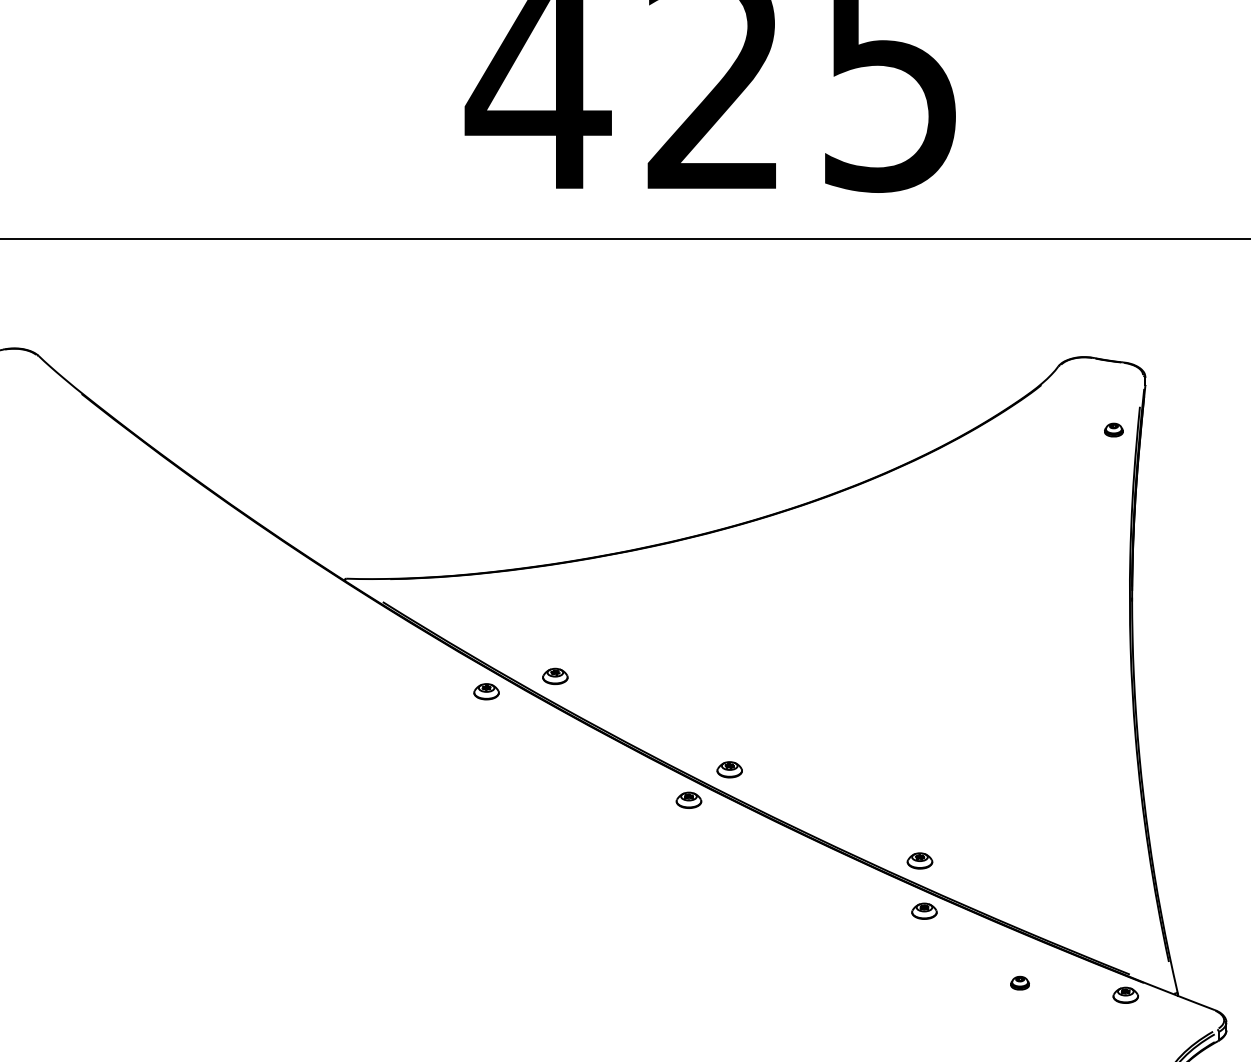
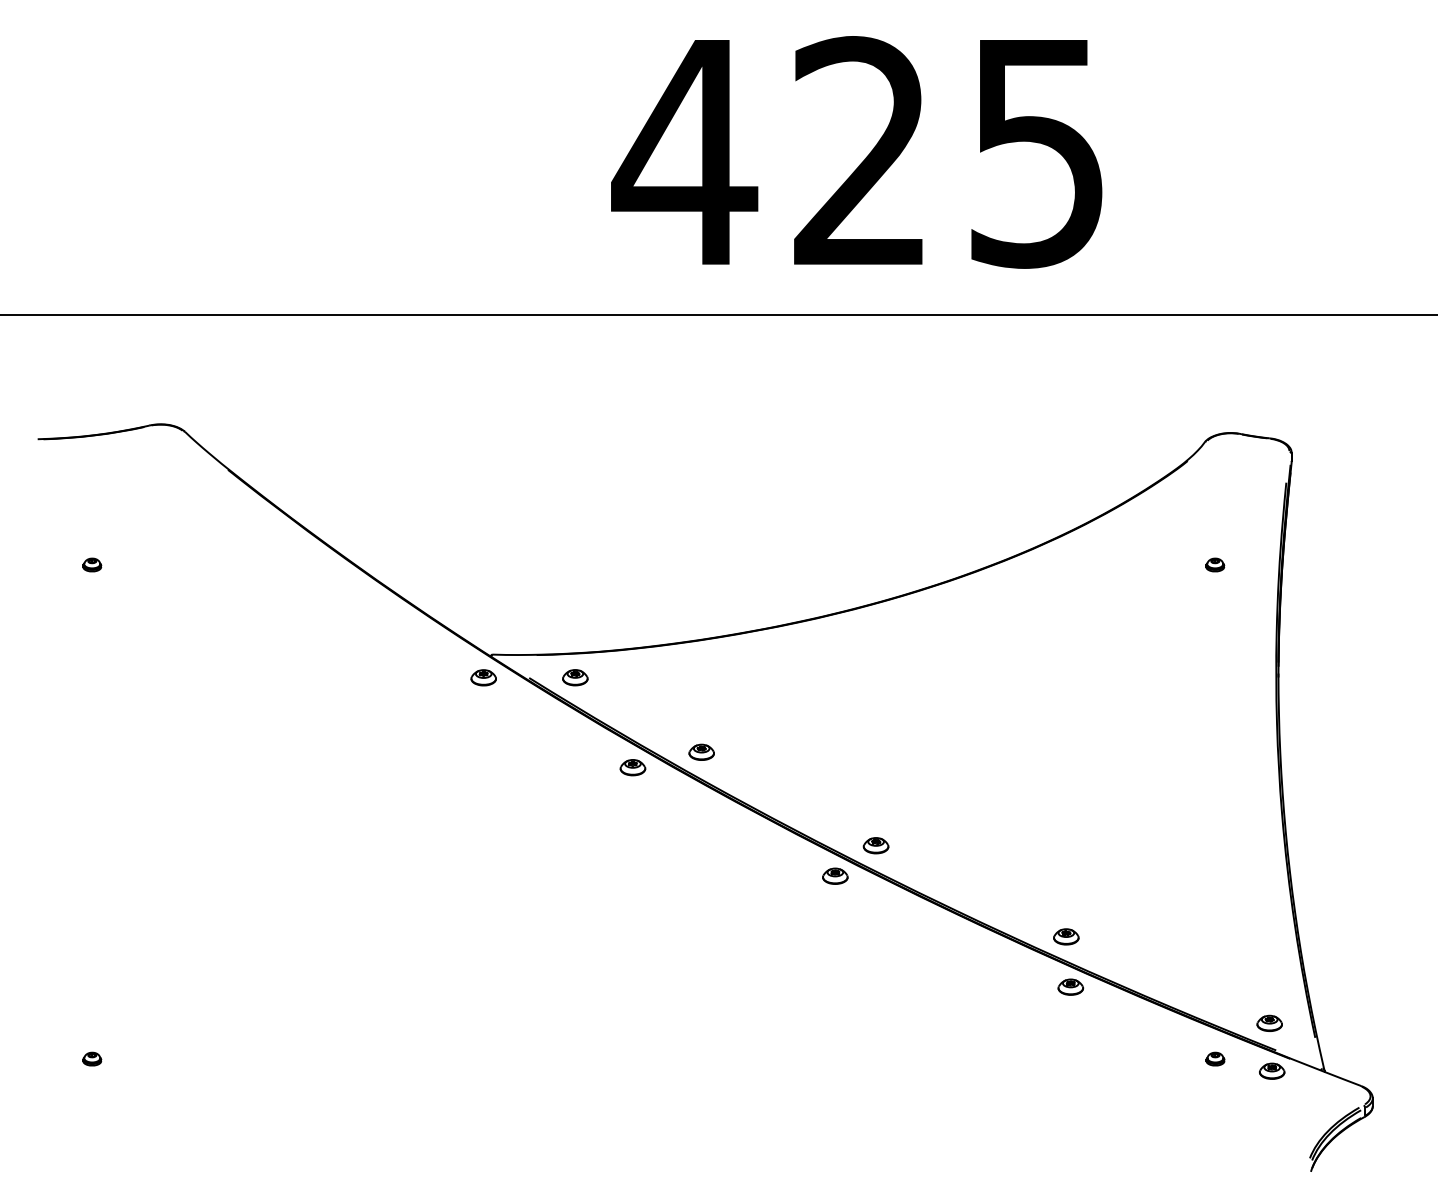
part: (1114, 429) -> (1215, 564), moved
part: (337, 601) -> (483, 677), added
part: (429, 601) -> (575, 677), added
part: (1123, 946) -> (1269, 1022), added
part: (1020, 982) -> (1215, 1058), moved

